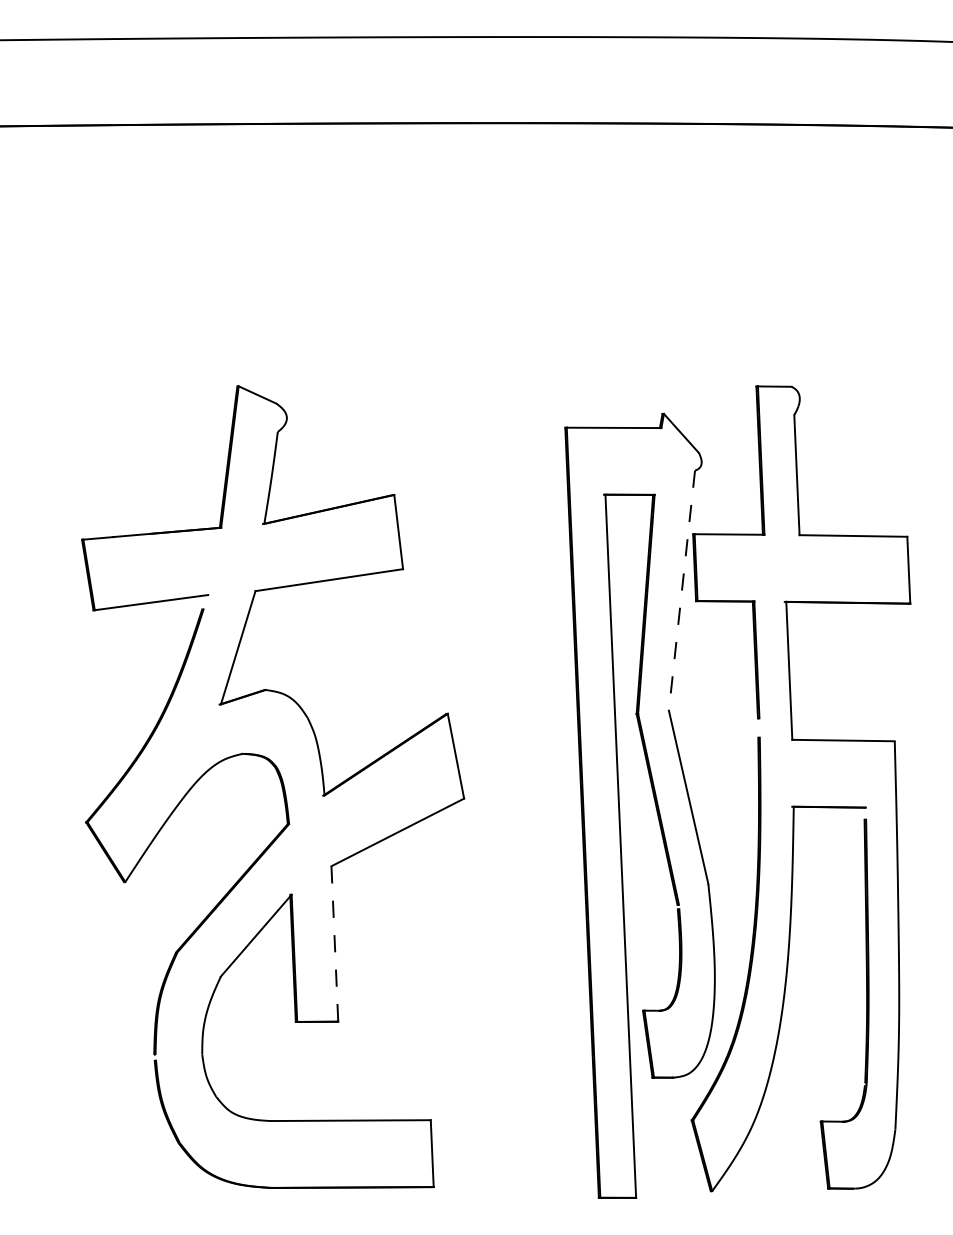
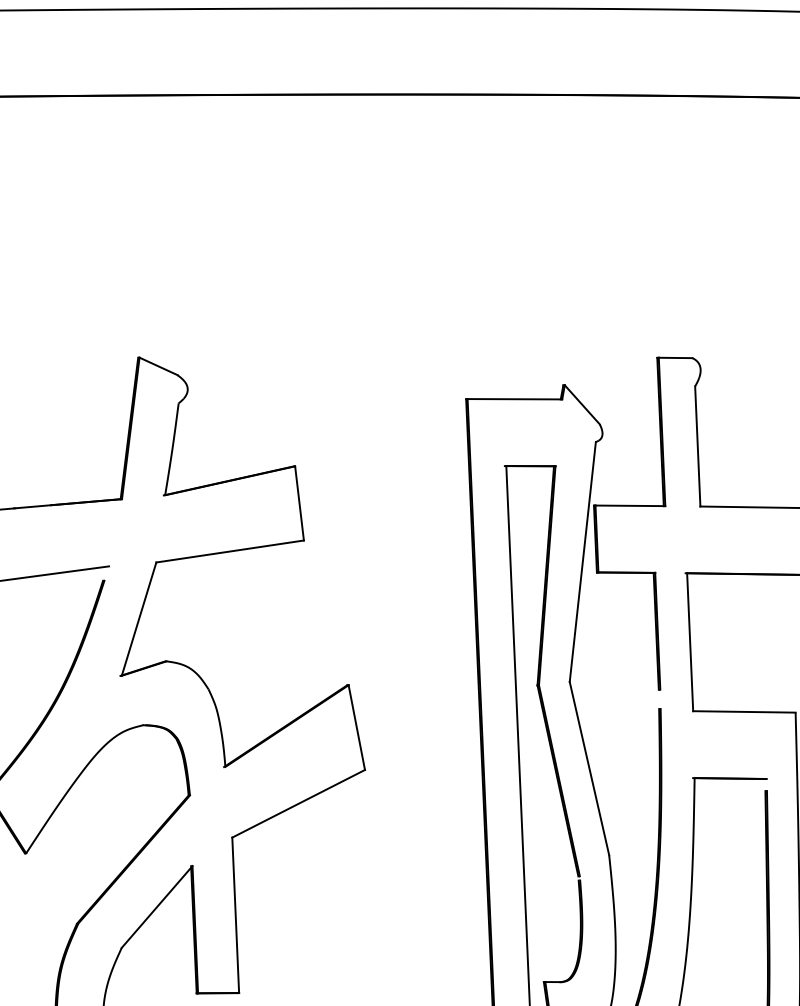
line: (681, 590) -> (582, 561), dashed -> solid
line: (334, 943) -> (235, 914), dashed -> solid

